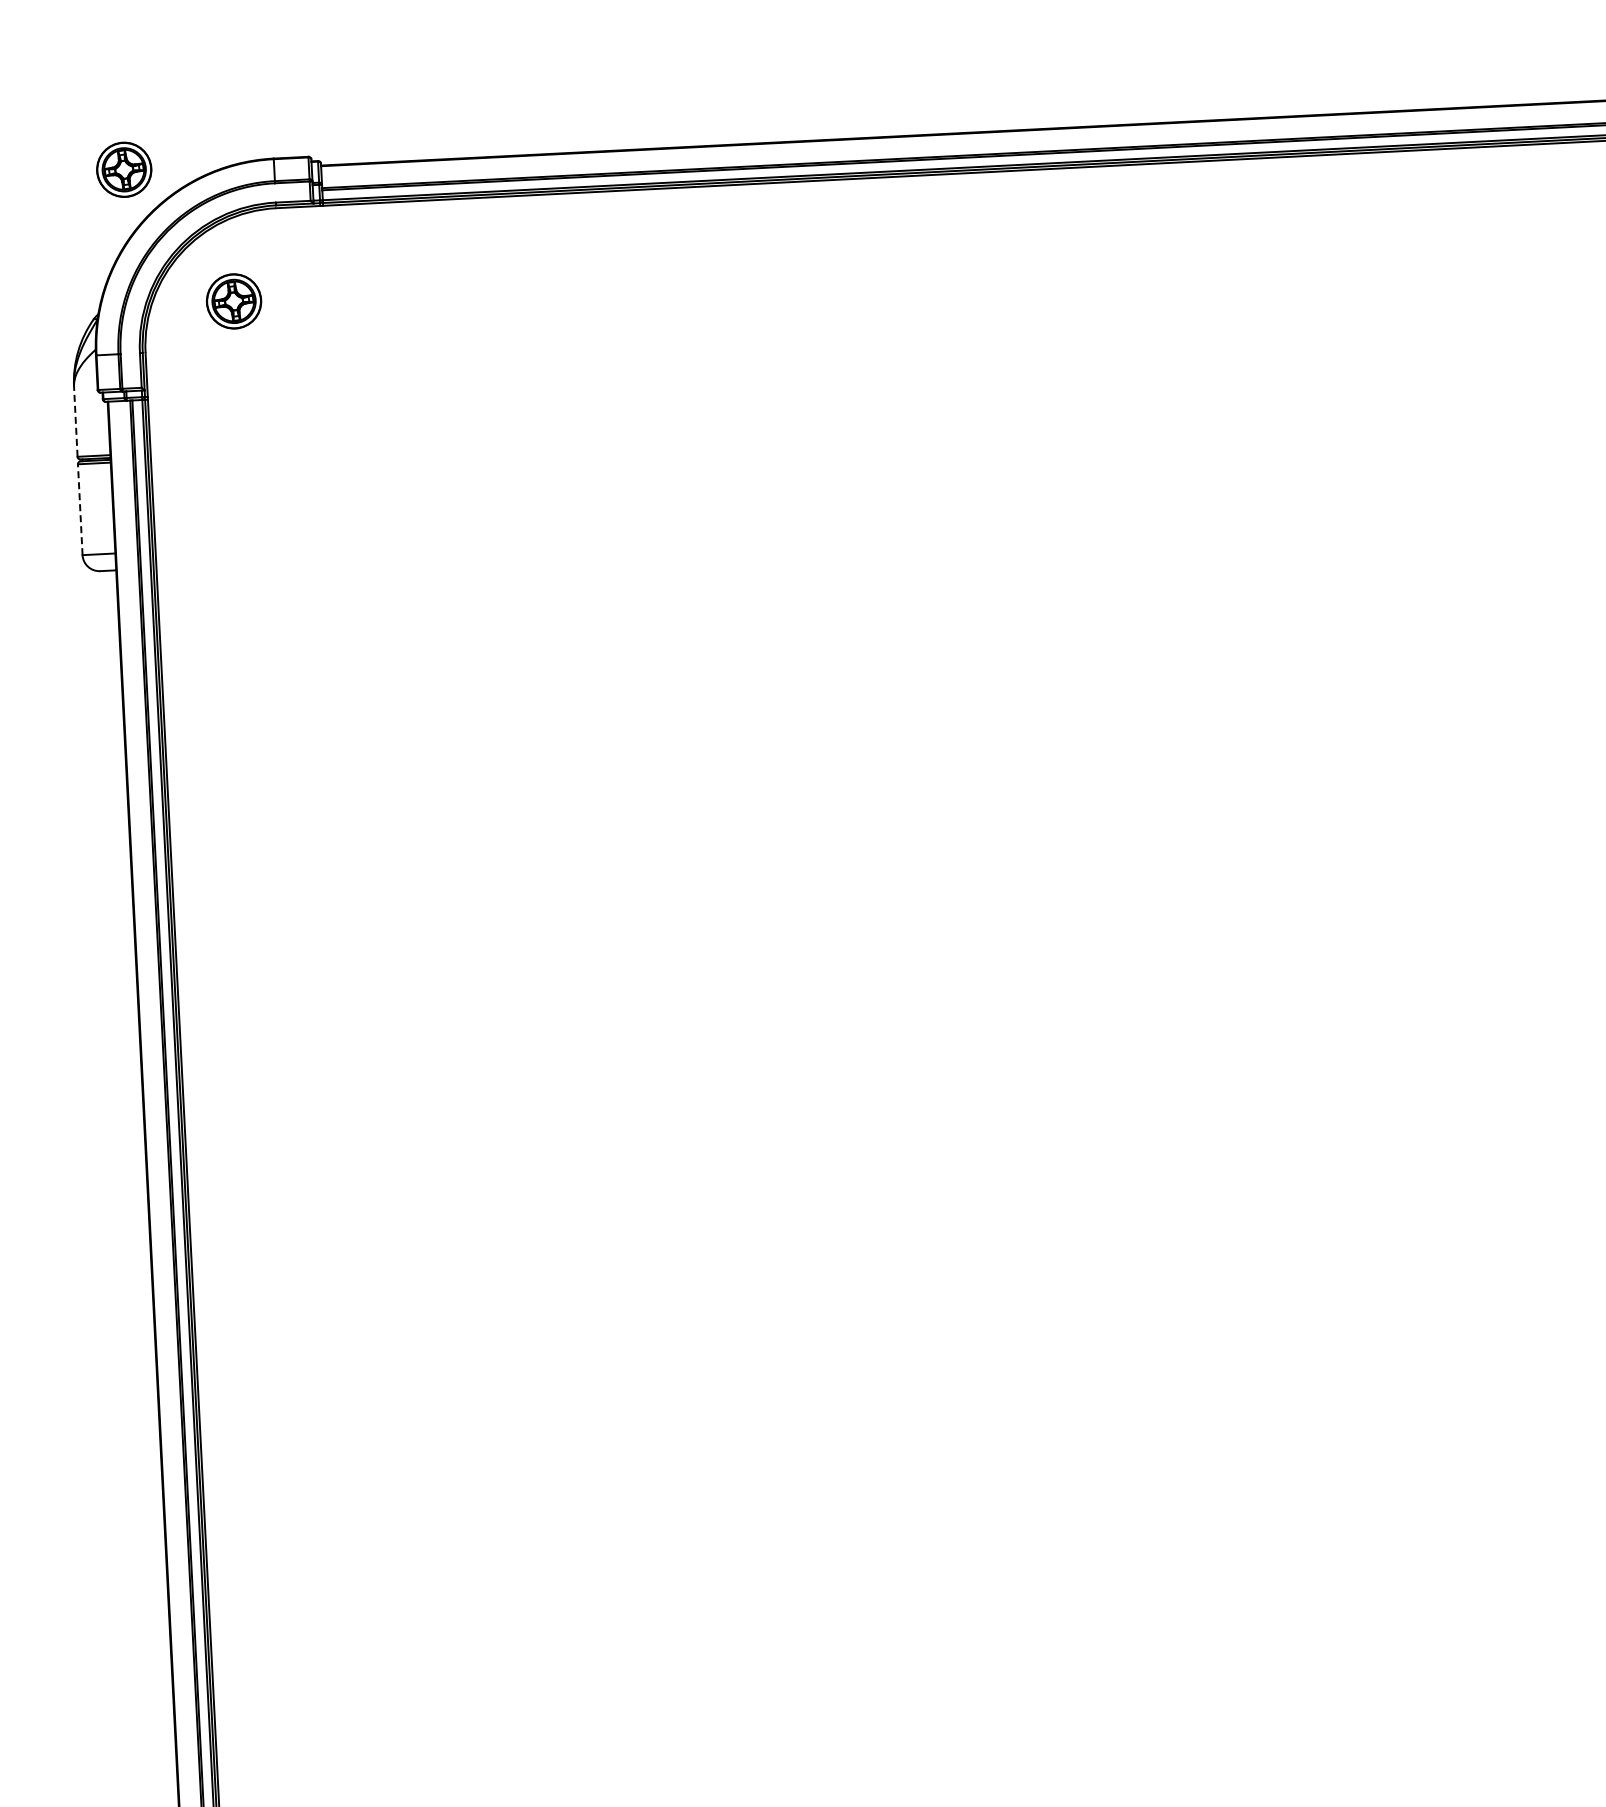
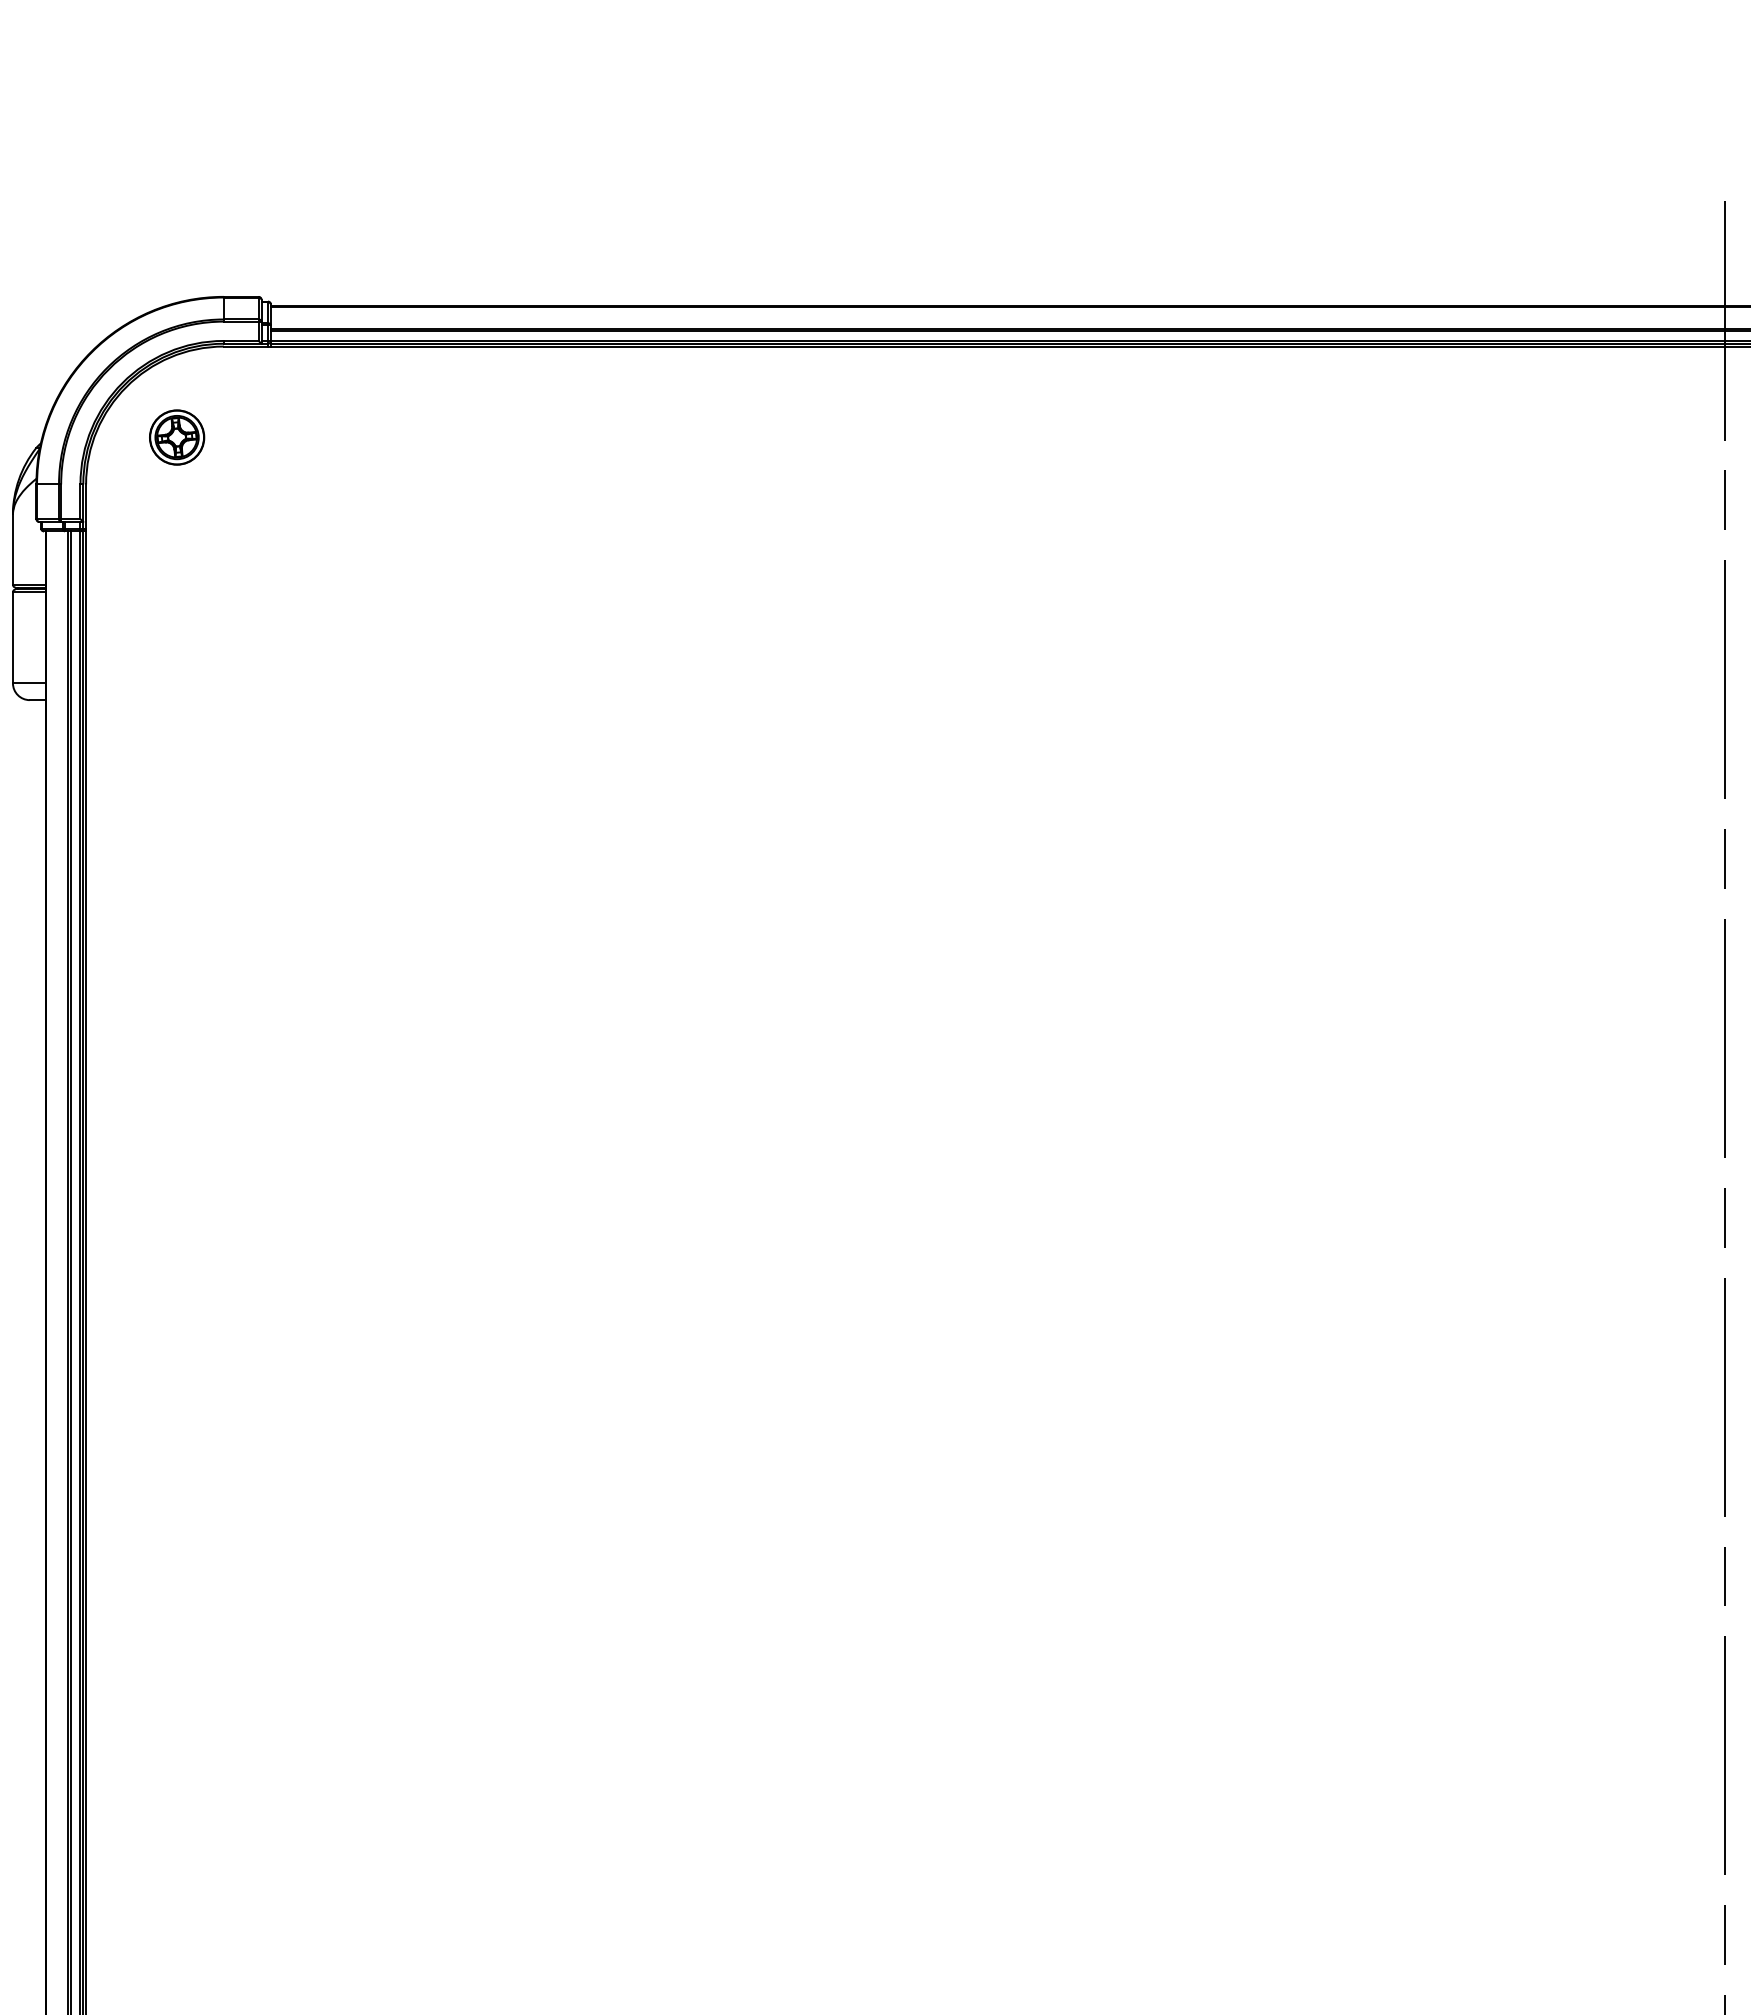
part: (124, 169) -> (74, 300), removed
line: (75, 421) -> (12, 549), dashed -> solid
line: (79, 509) -> (12, 637), dashed -> solid

